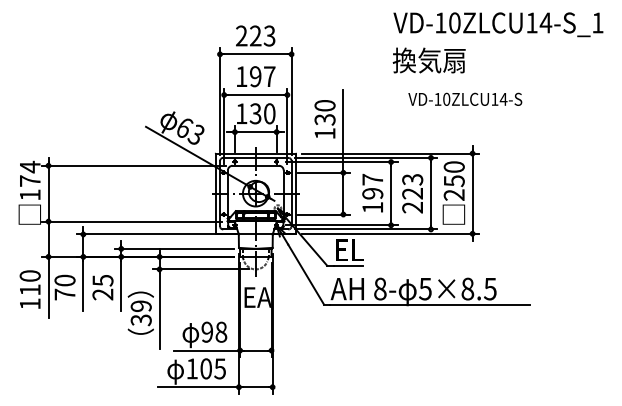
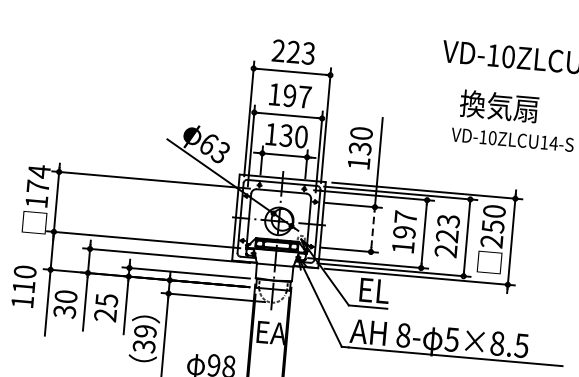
text: (428, 60) -> (498, 106), moved
line: (343, 193) -> (373, 229), solid -> dashed
text: (29, 289) -> (23, 286), moved
text: (64, 294) -> (64, 311), 70 -> 30

